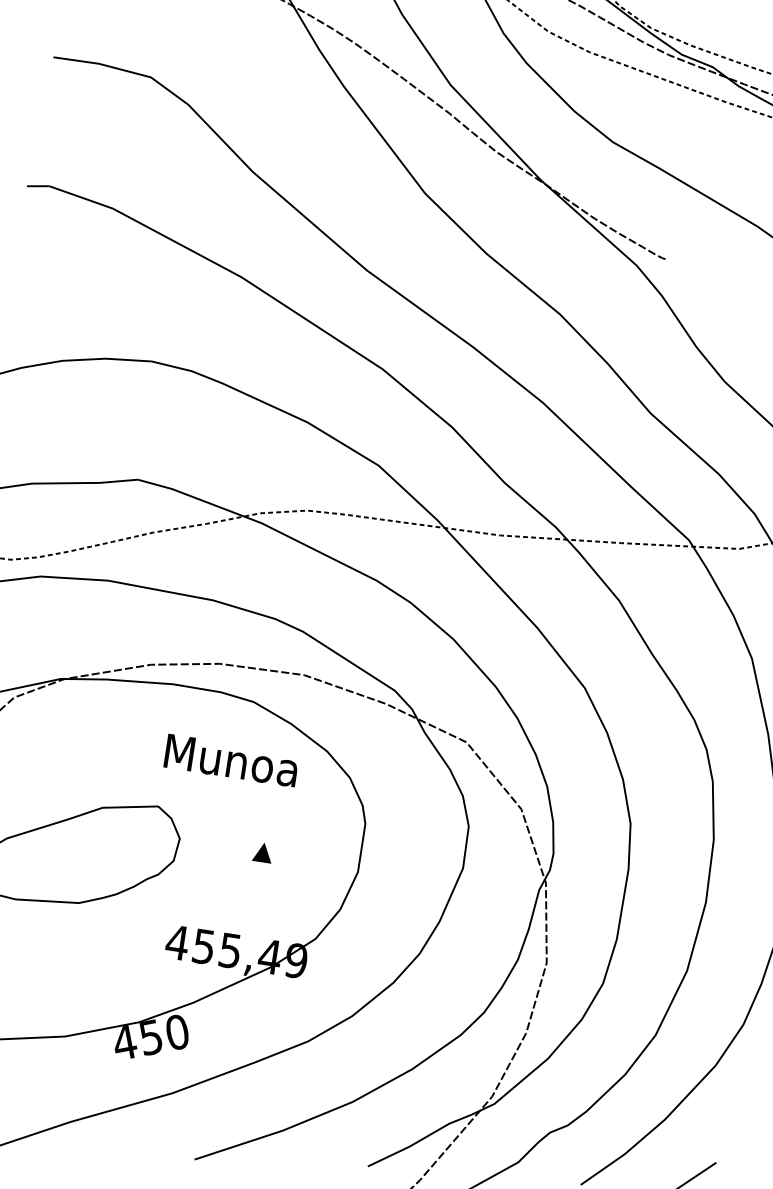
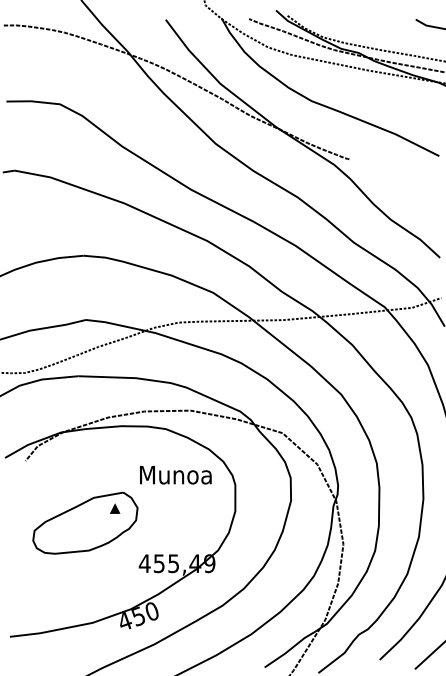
text: (230, 761) -> (175, 475), moved
part: (263, 852) -> (115, 508), moved

